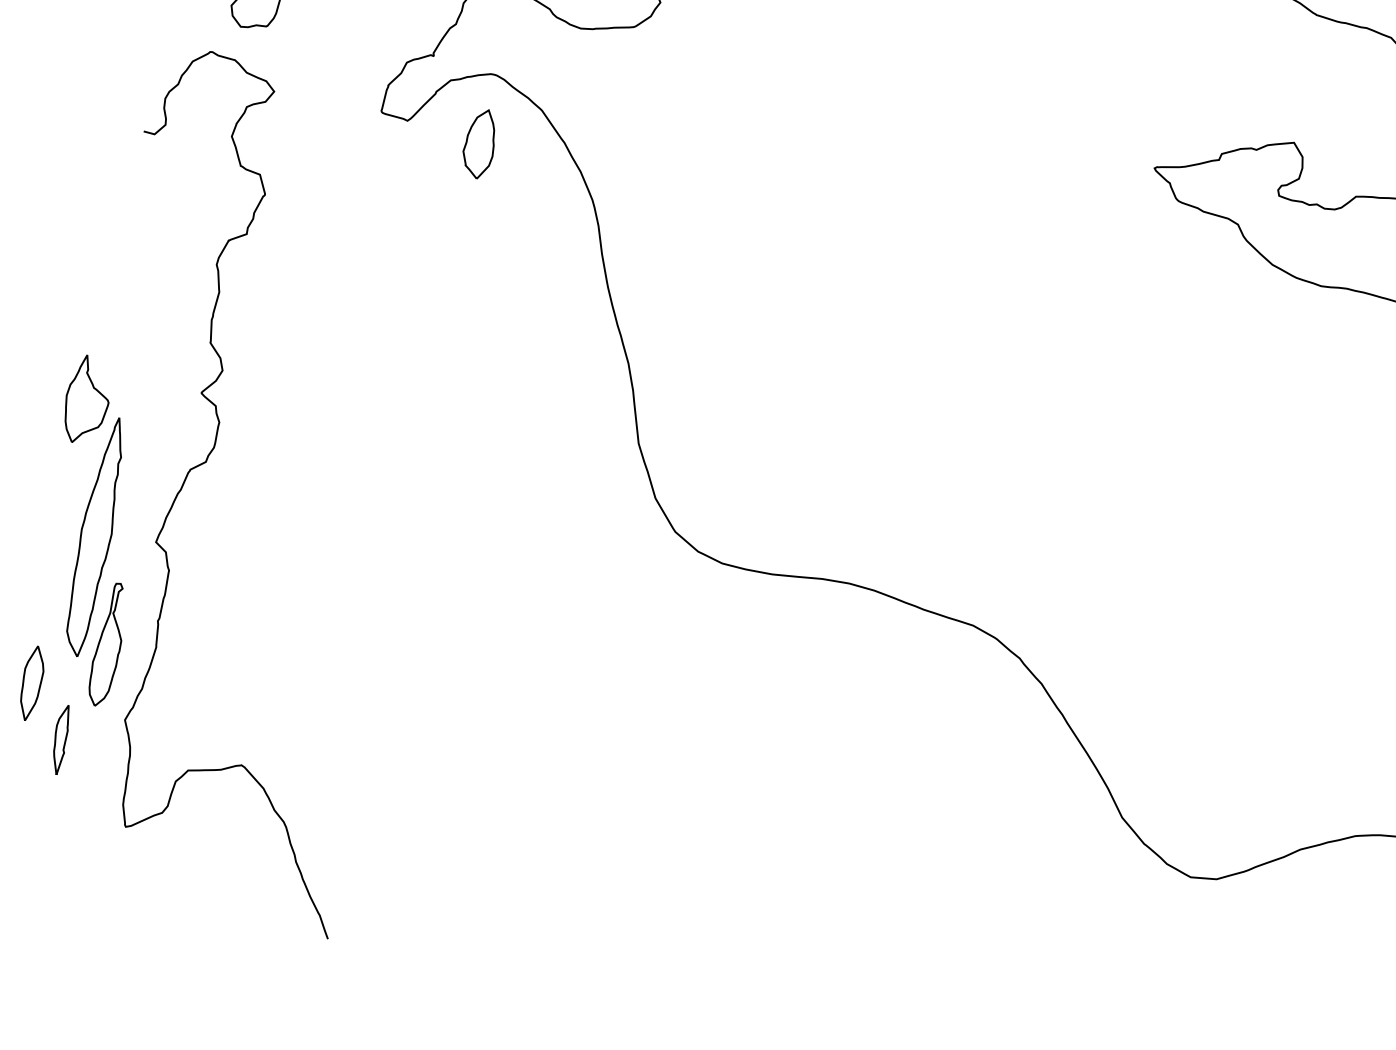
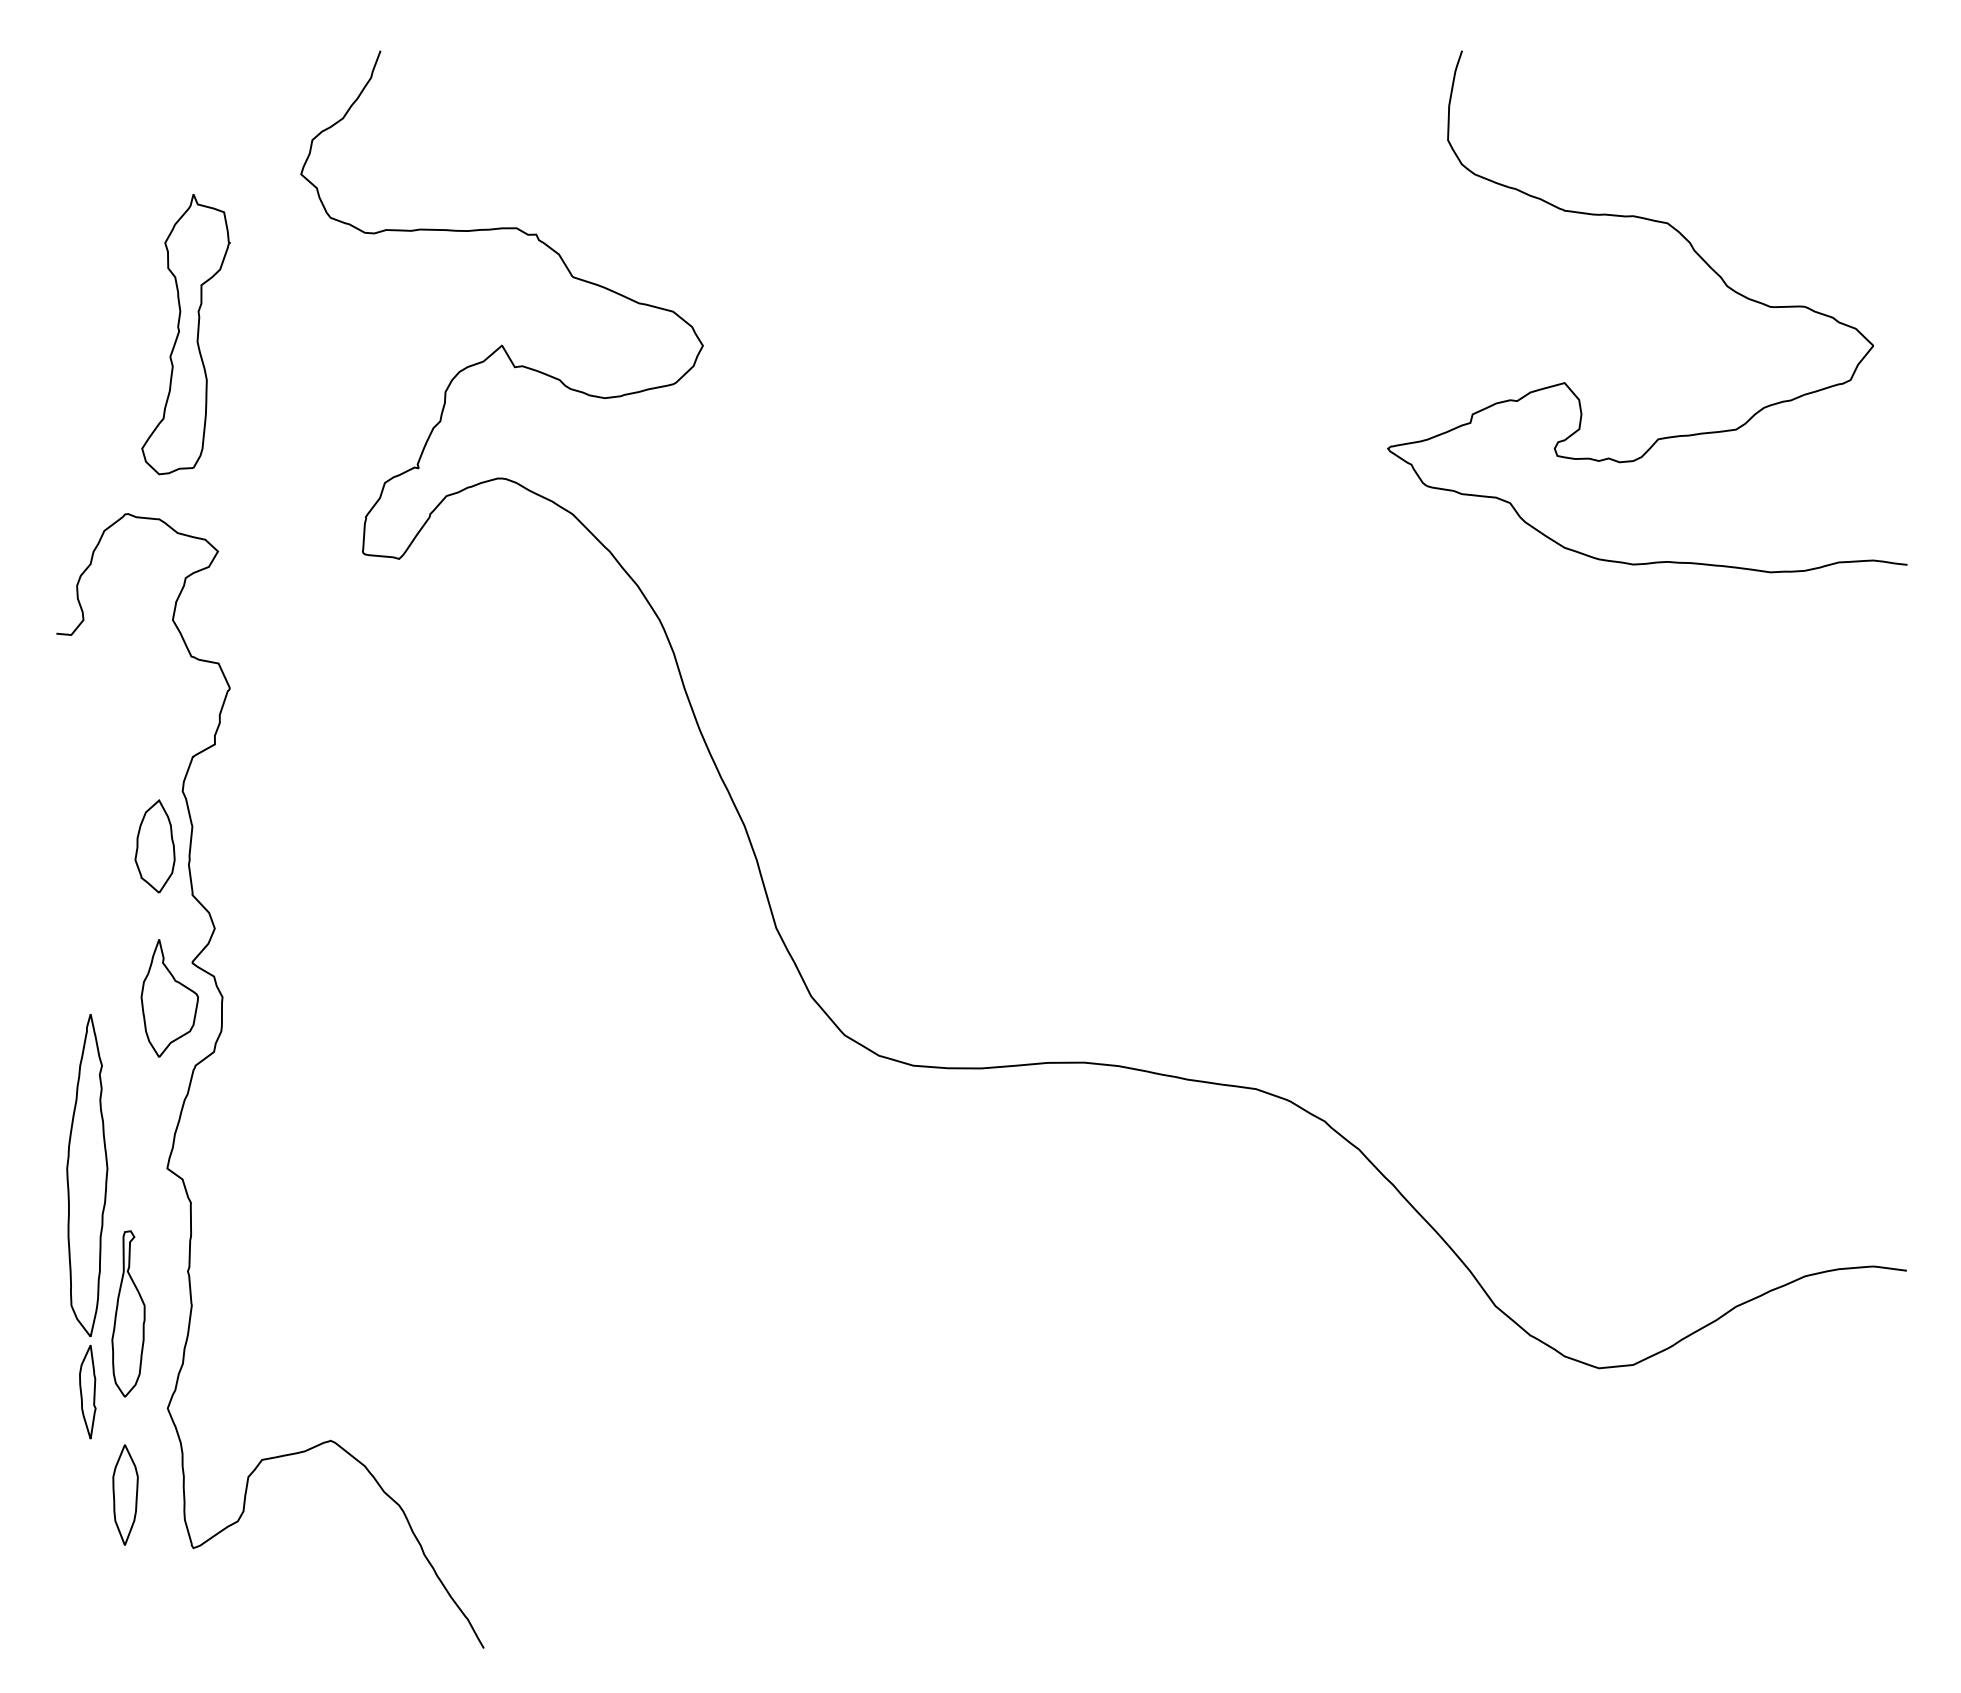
part: (479, 143) -> (154, 846), moved
part: (87, 400) -> (169, 998), moved
part: (32, 683) -> (125, 1494), moved
part: (60, 739) -> (87, 1391), moved

